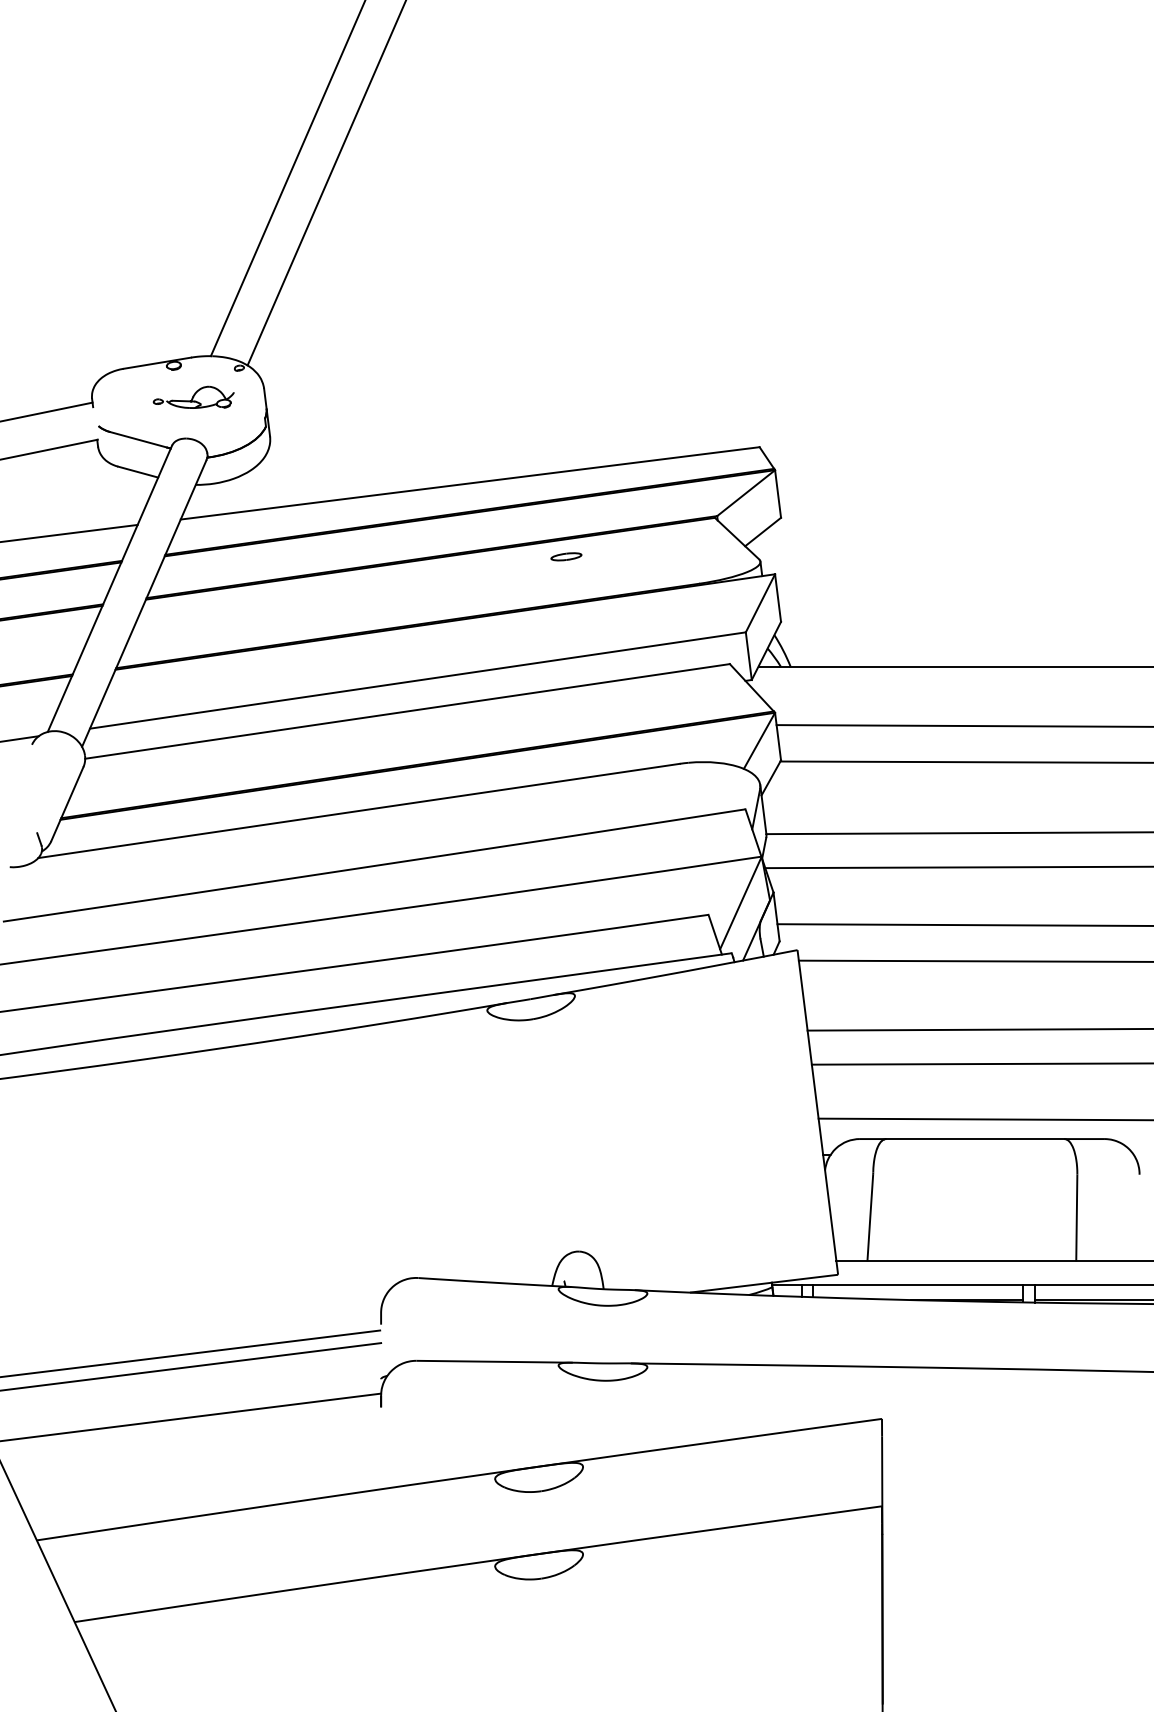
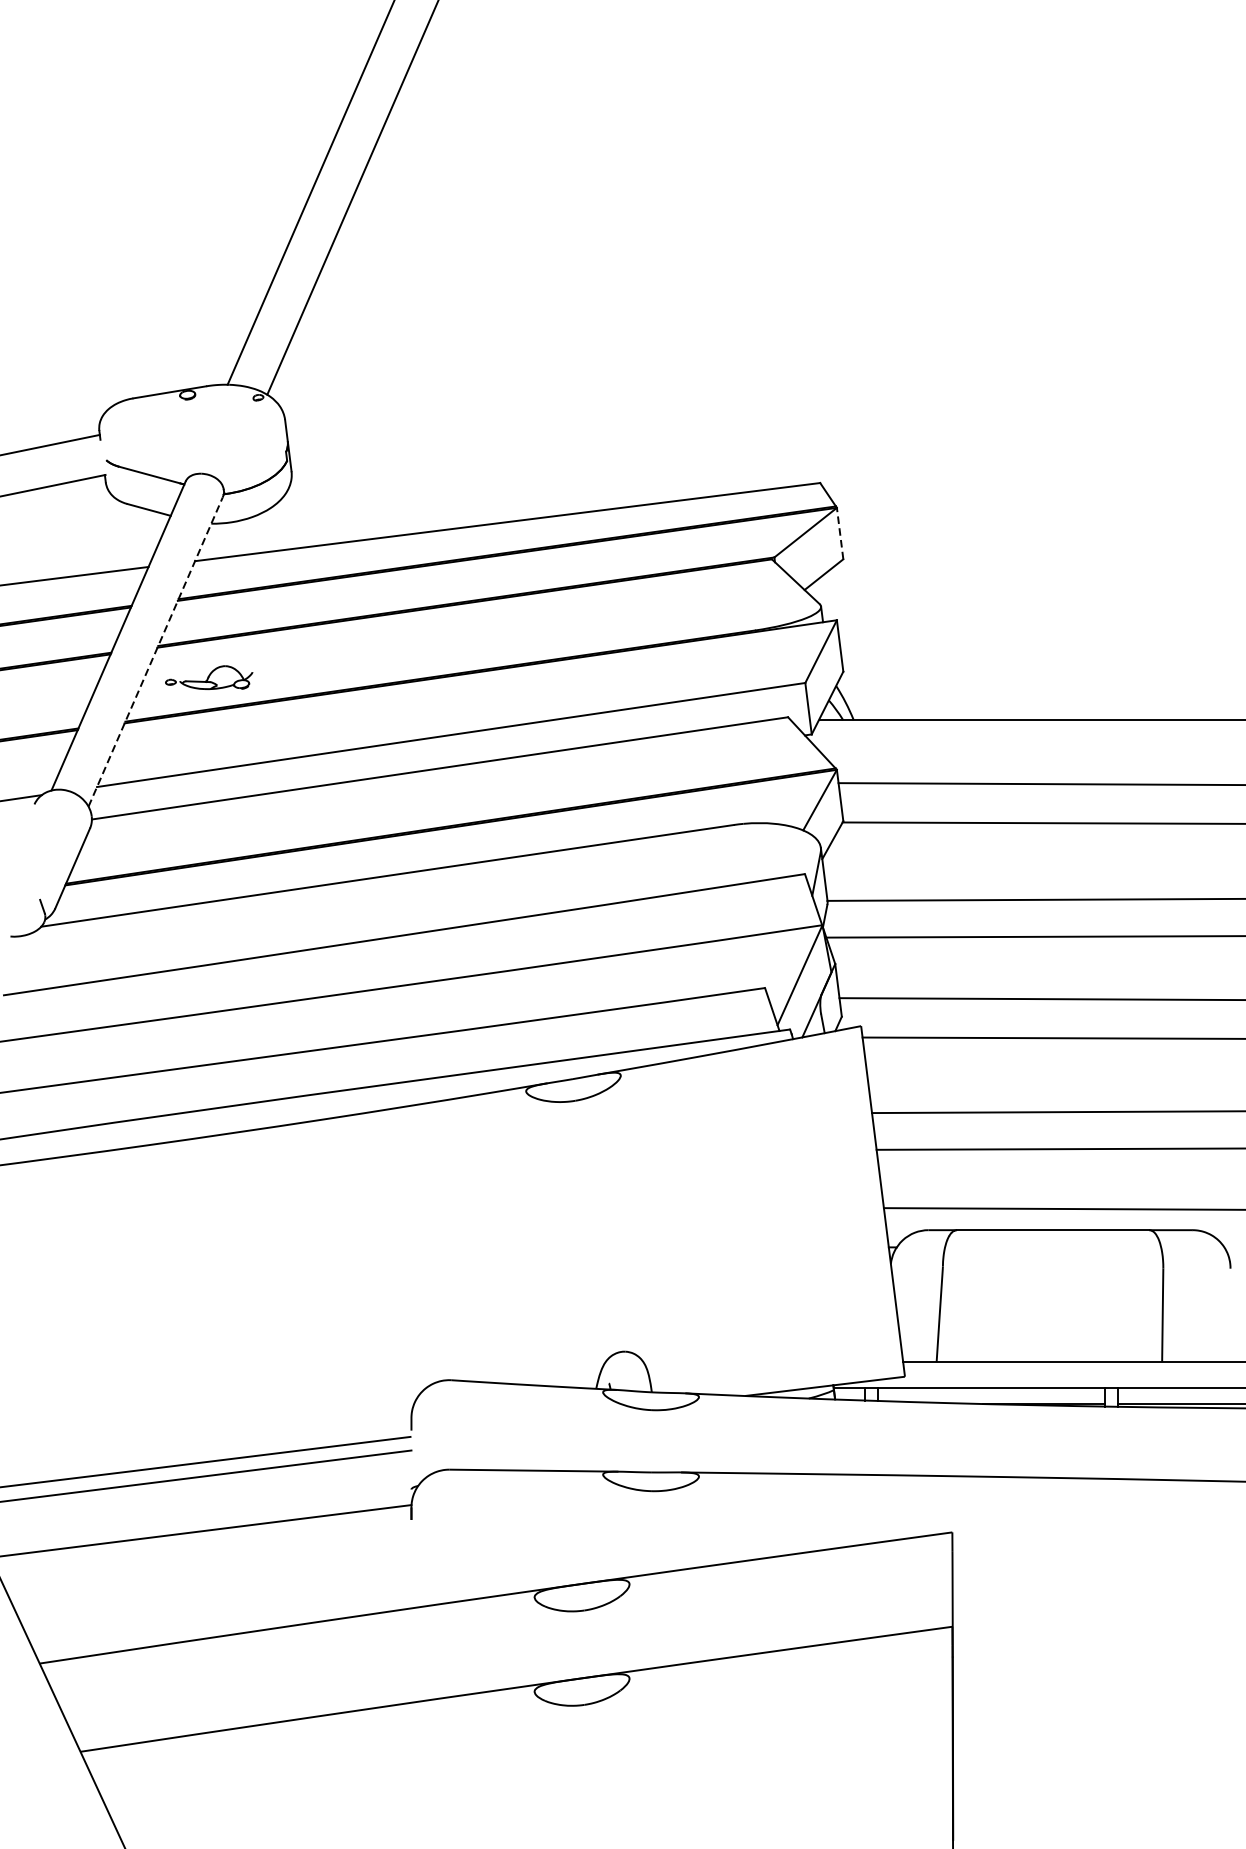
part: (193, 396) -> (208, 676), moved
line: (778, 494) -> (840, 534), solid -> dashed
part: (566, 556) -> (611, 601), removed
line: (144, 603) -> (155, 651), solid -> dashed

